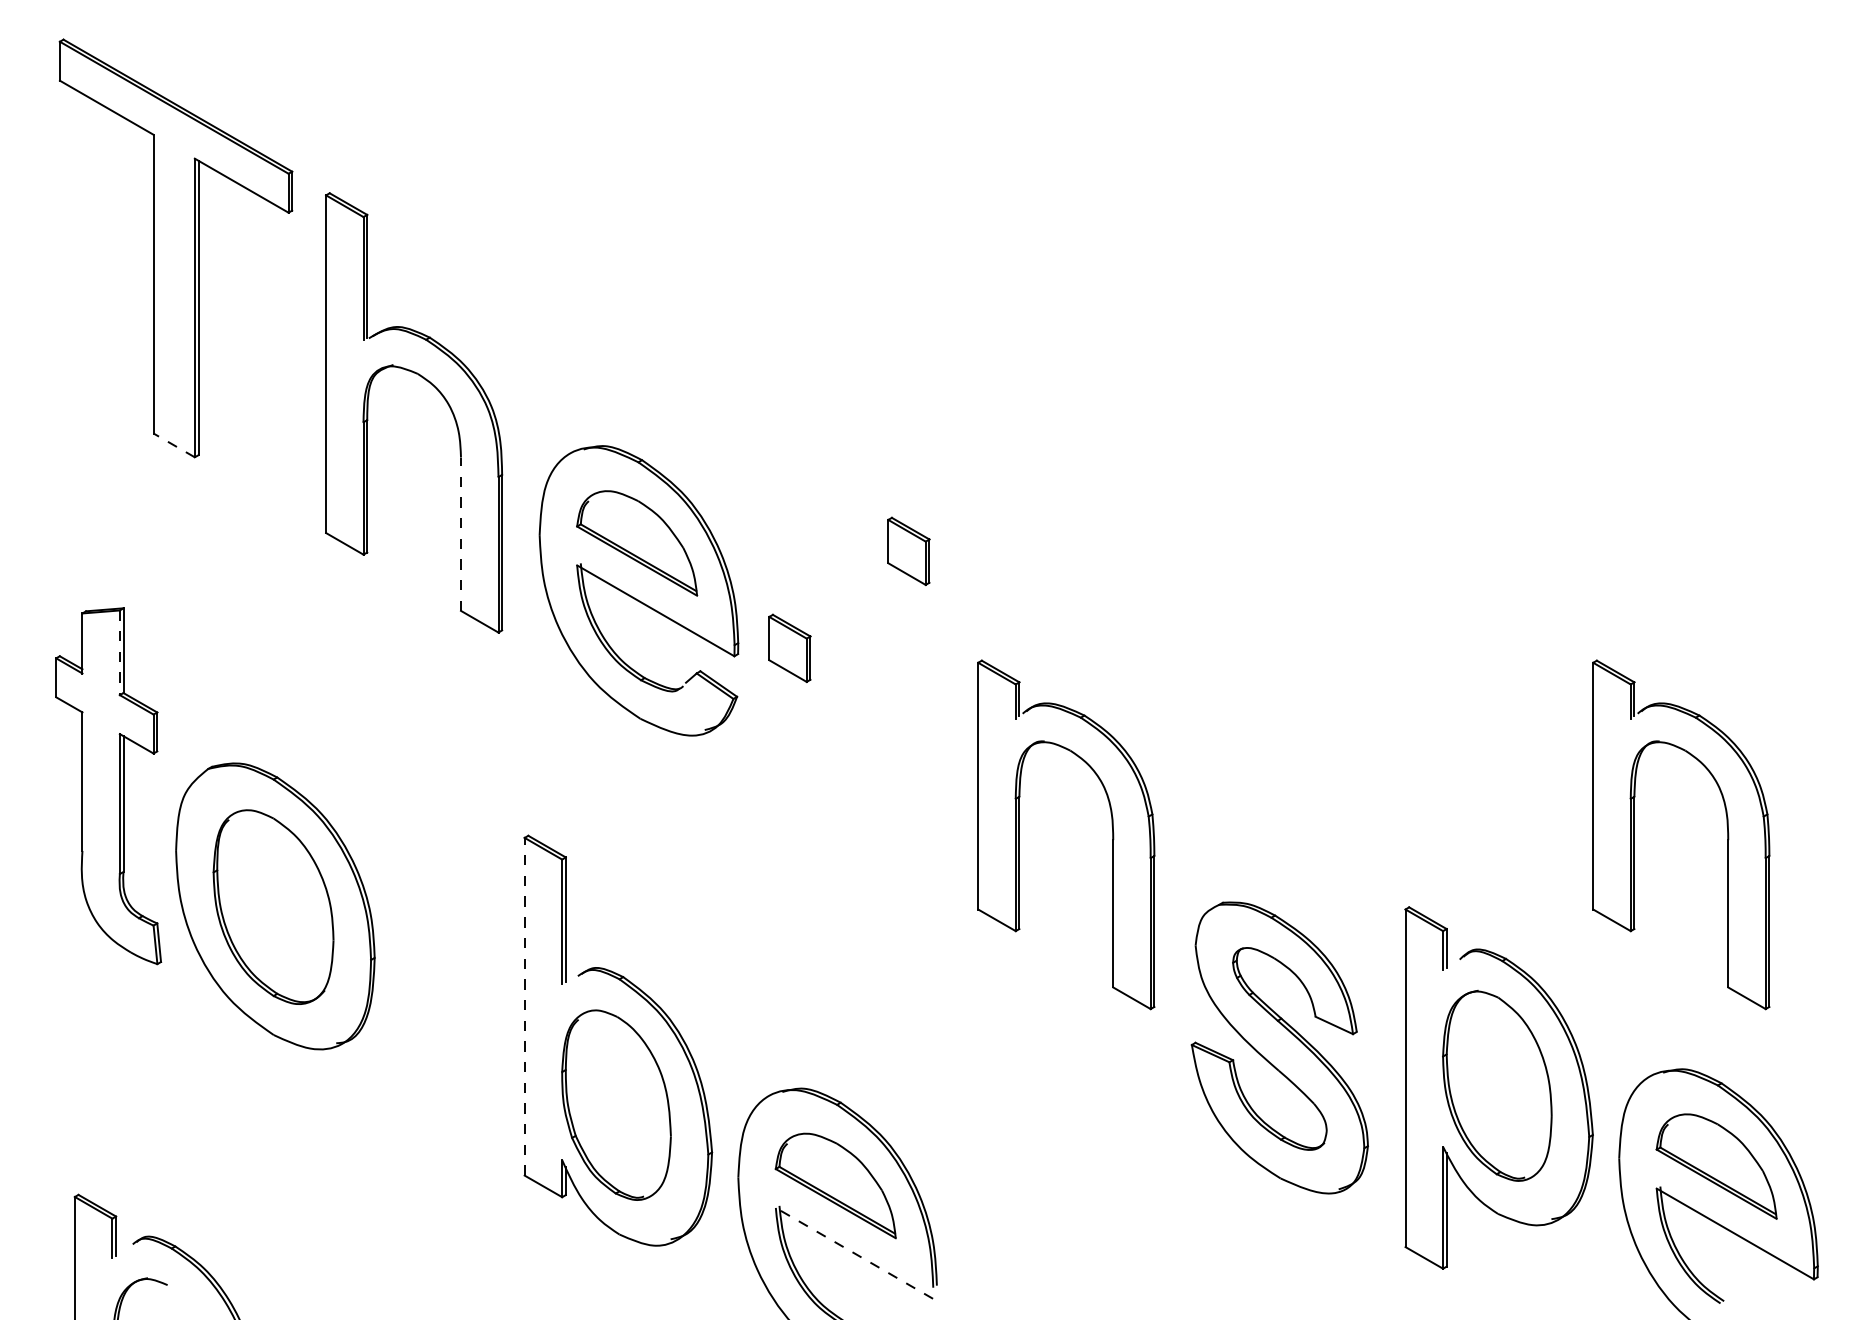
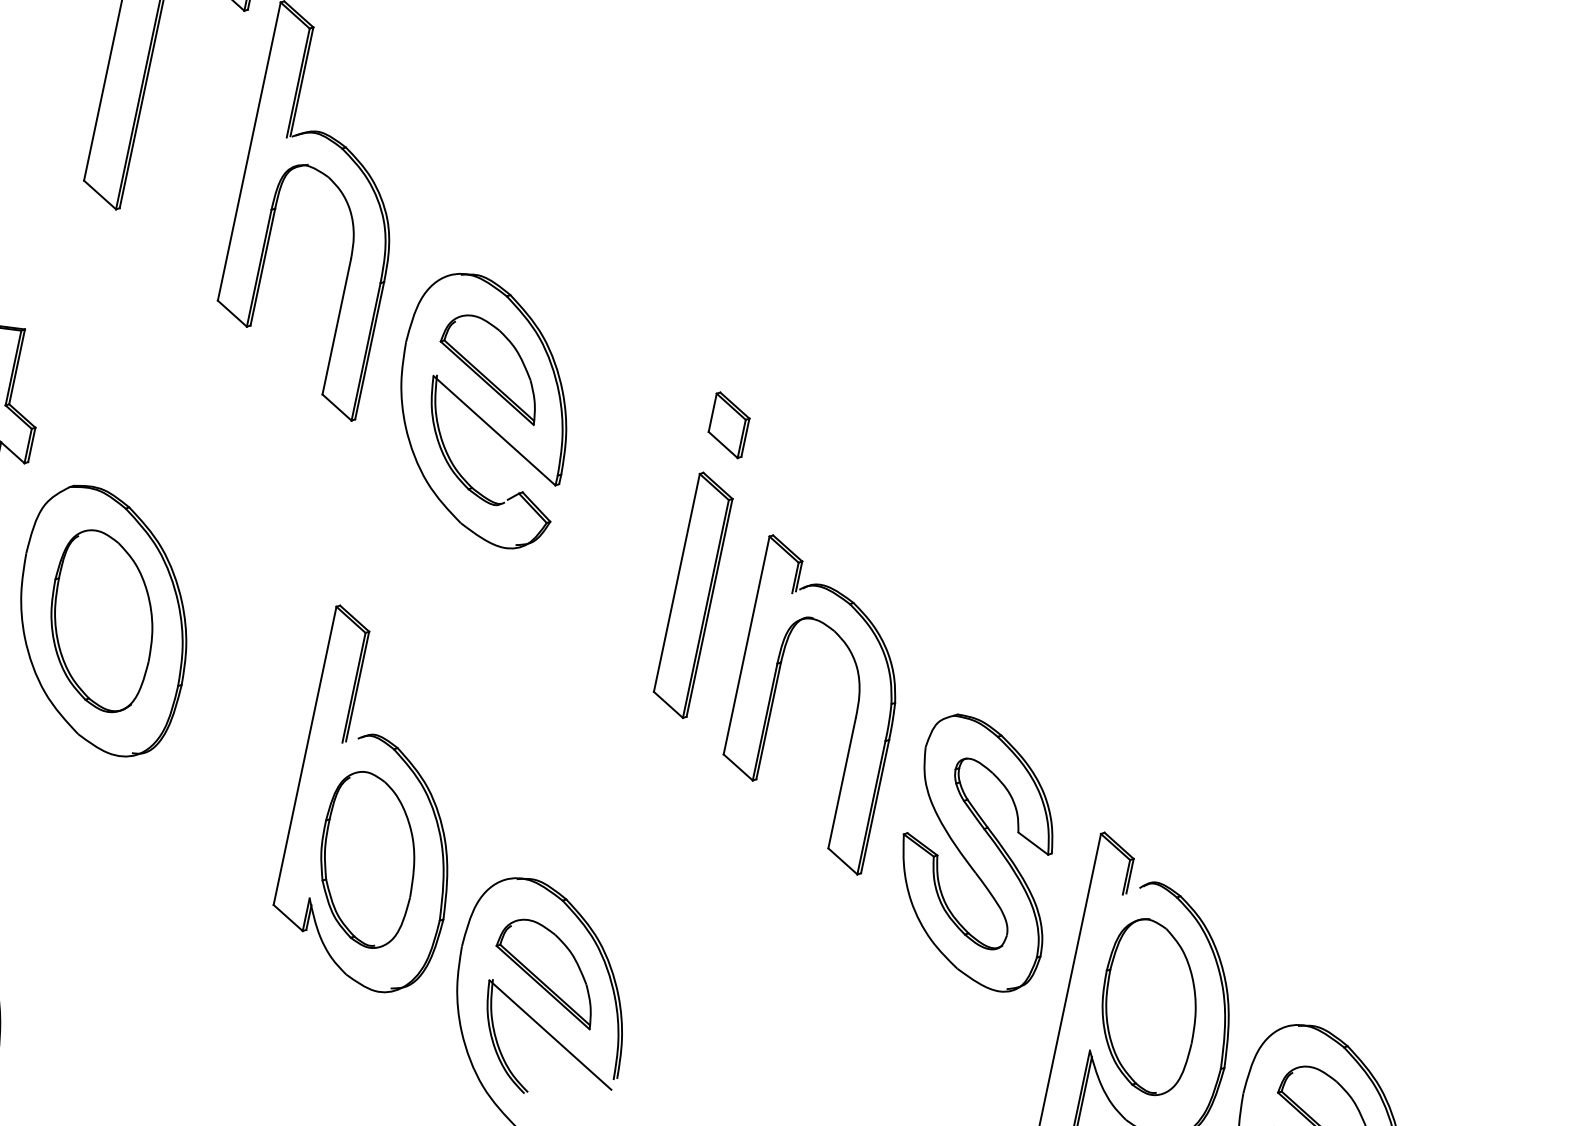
line: (174, 445) -> (100, 195), dashed -> solid
line: (461, 534) -> (337, 327), dashed -> solid
part: (789, 647) -> (605, 487), removed
line: (119, 653) -> (13, 368), dashed -> solid
part: (908, 743) -> (692, 594), added
part: (1726, 825) -> (1400, 819), removed
line: (524, 1006) -> (304, 755), dashed -> solid
part: (1279, 1047) -> (980, 852), moved
line: (854, 1253) -> (550, 1035), dashed -> solid

